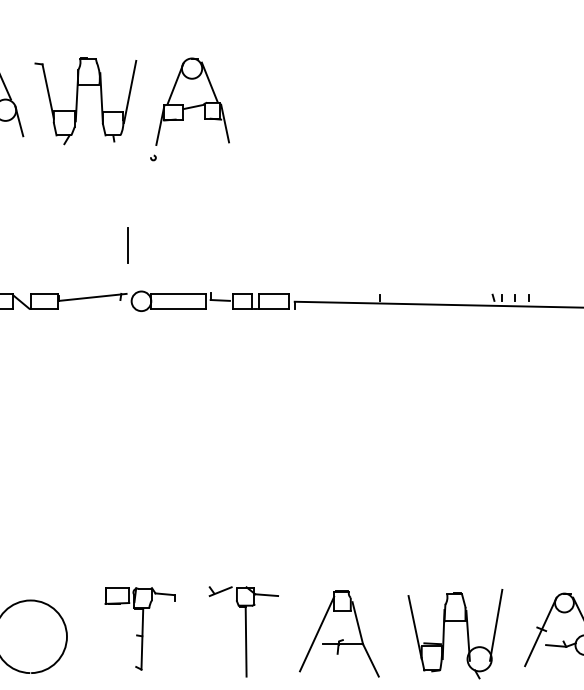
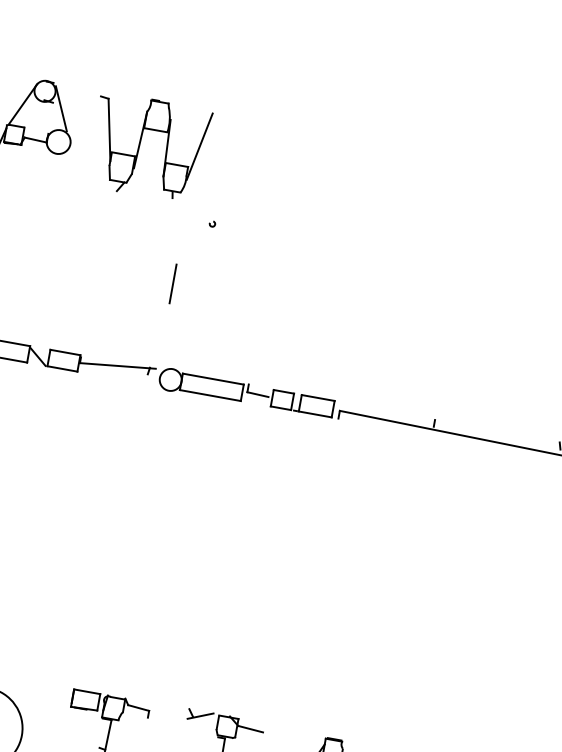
part: (192, 101) -> (266, 169), removed
line: (19, 121) -> (71, 157), removed
line: (127, 245) -> (172, 283), moved

